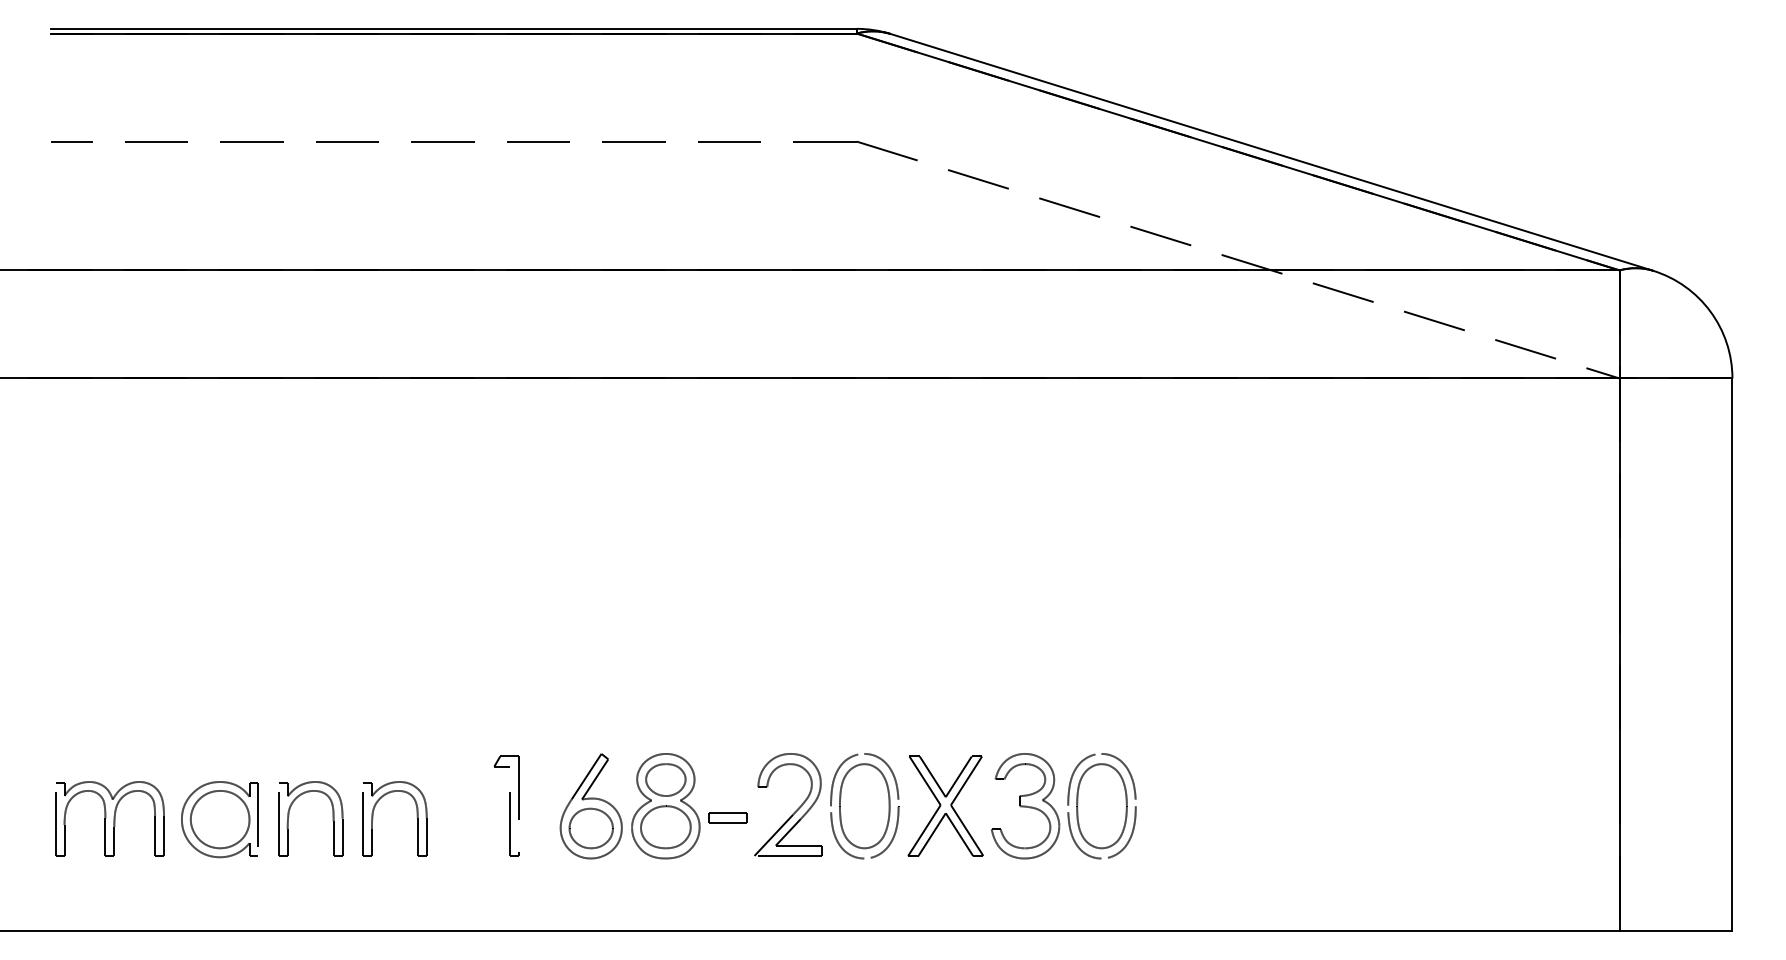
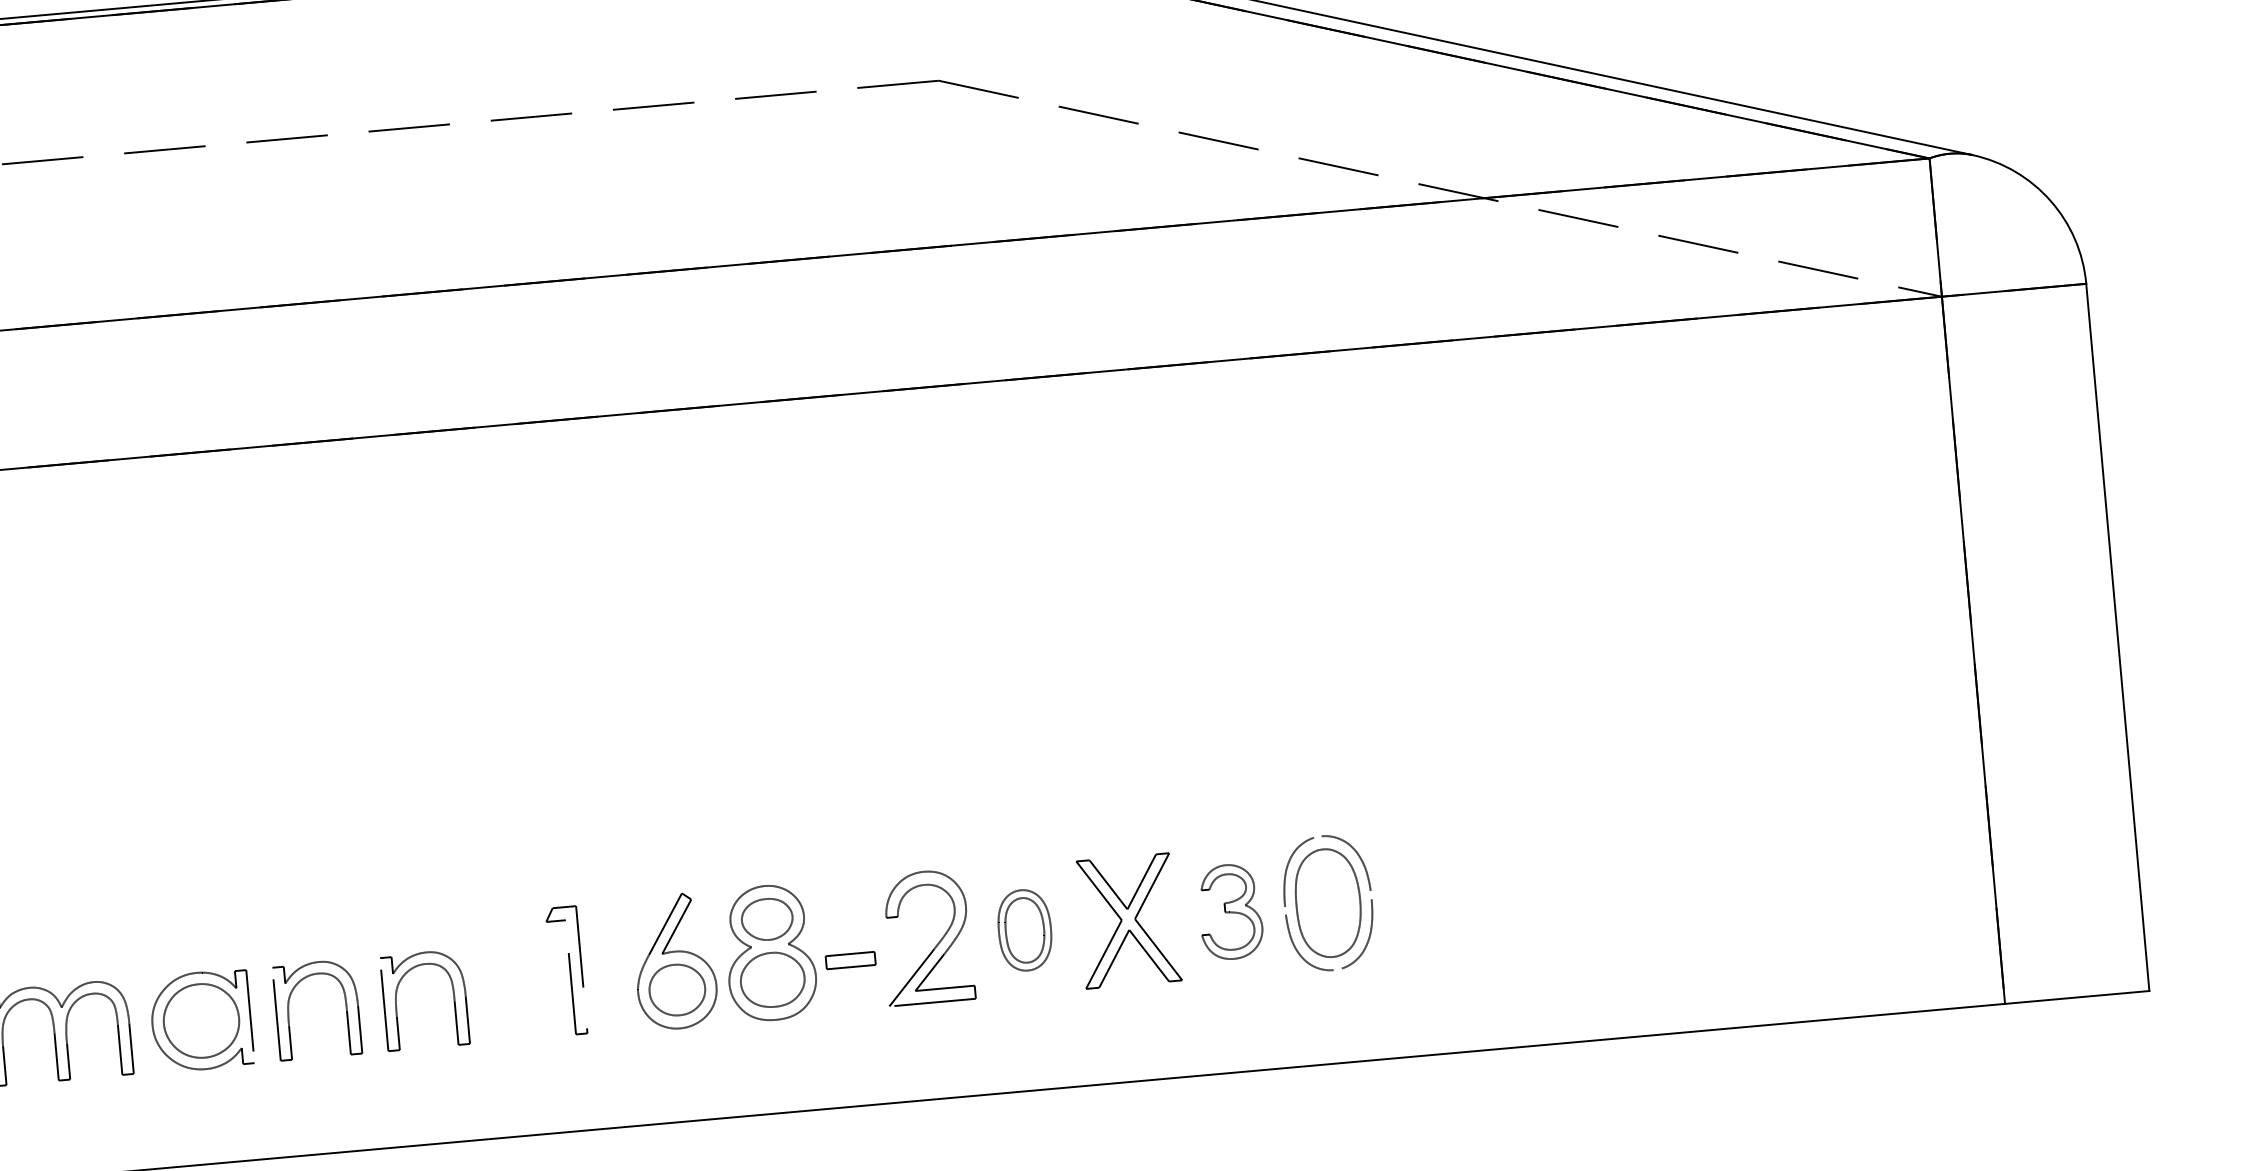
part: (864, 806) -> (1024, 930), size x0.6
part: (1025, 806) -> (1230, 912), size x0.7

